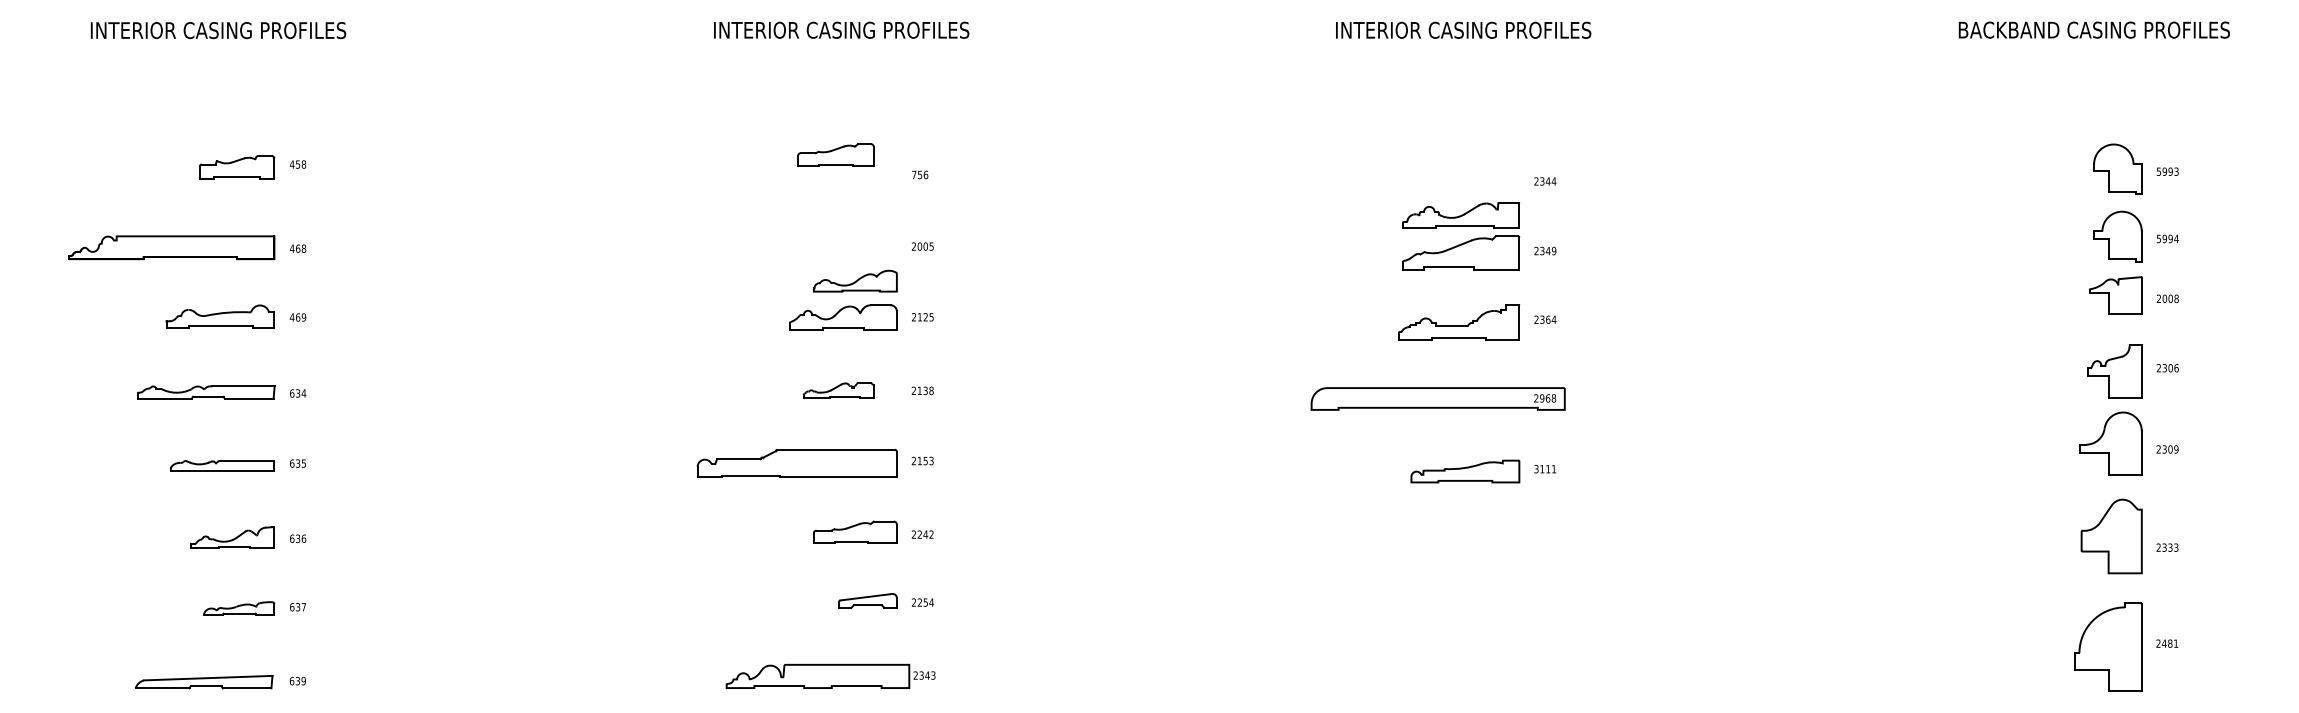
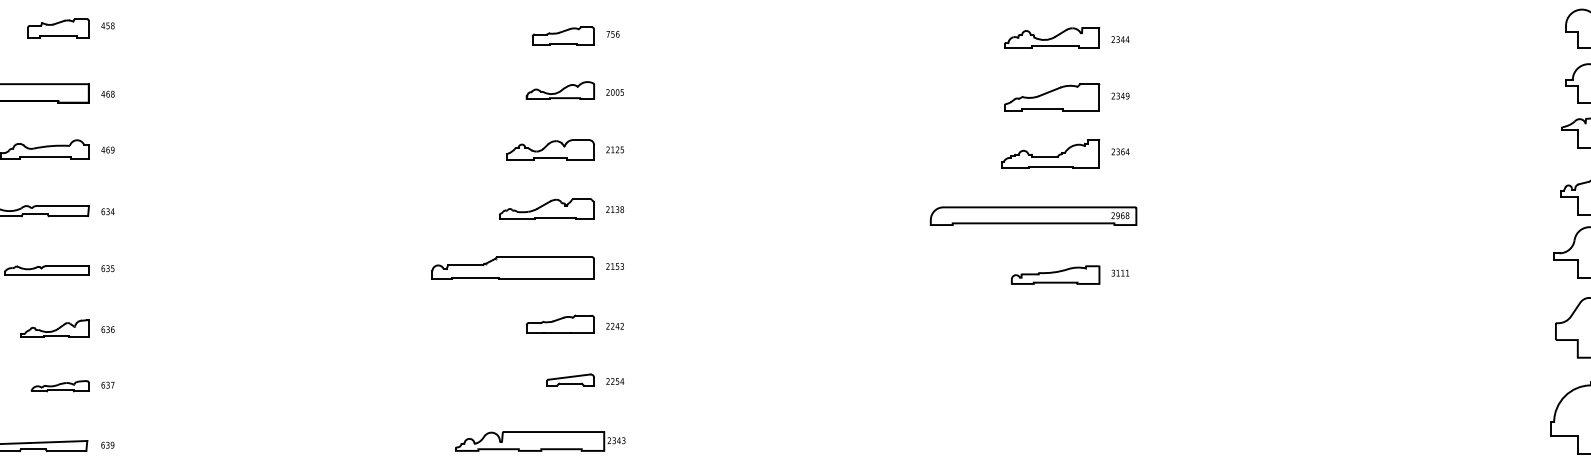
part: (835, 154) -> (562, 35), moved
part: (1460, 215) -> (1051, 38), moved
curve: (855, 280) -> (560, 89), moved
part: (838, 390) -> (546, 209), size x1.67

